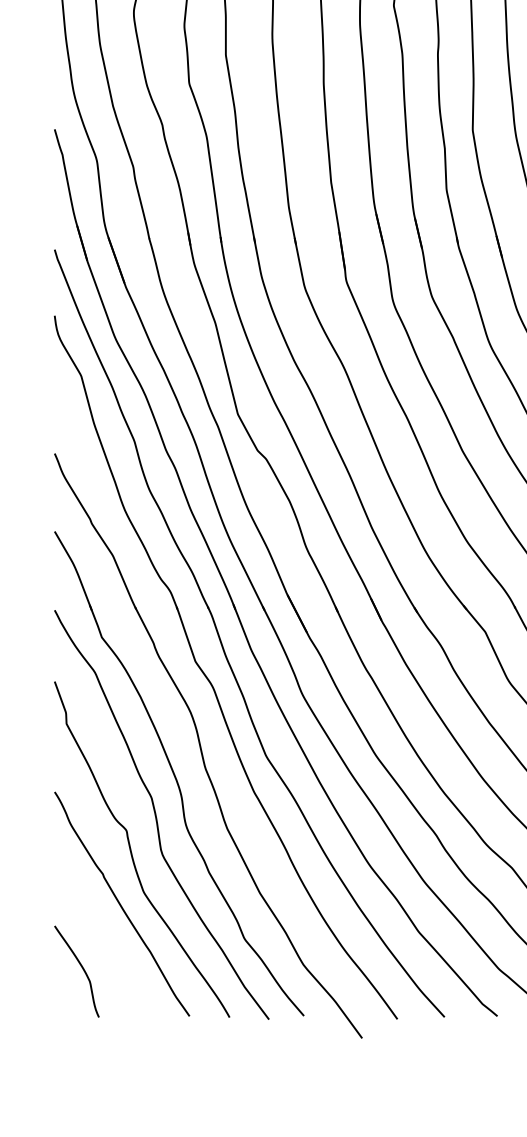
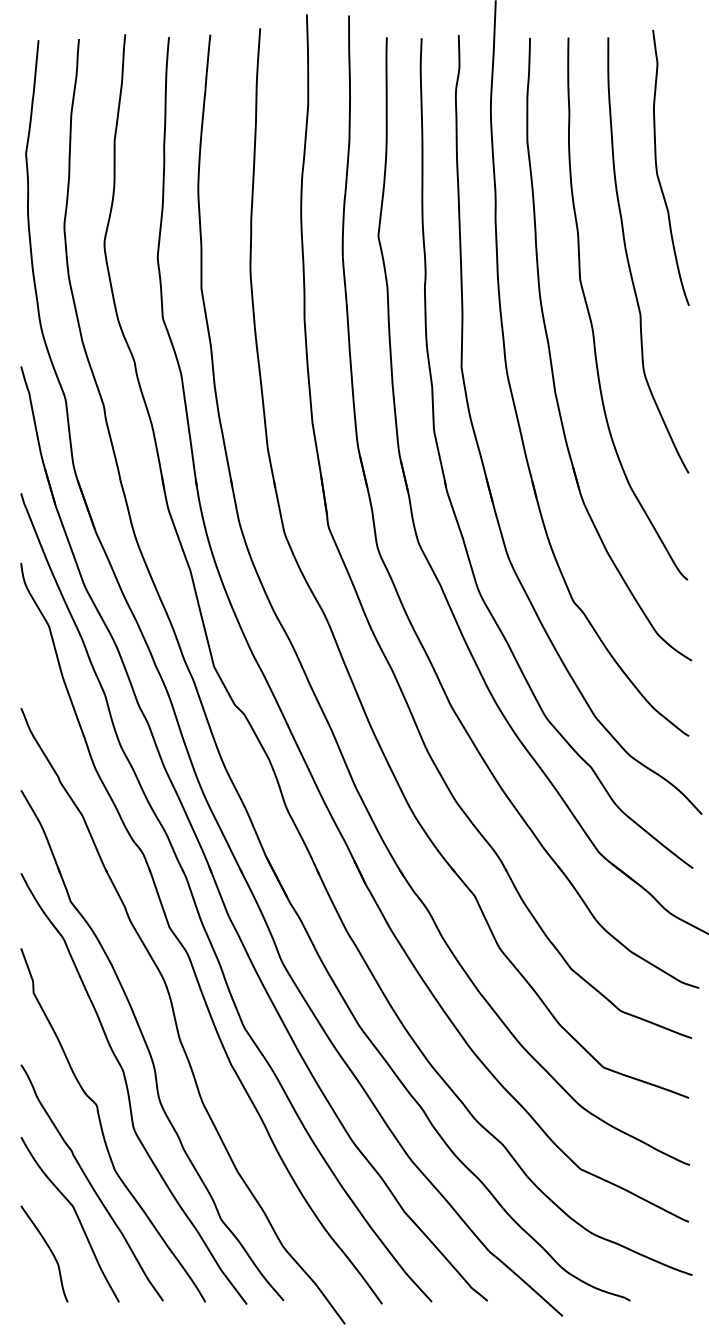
curve: (107, 936) -> (76, 1216), added

